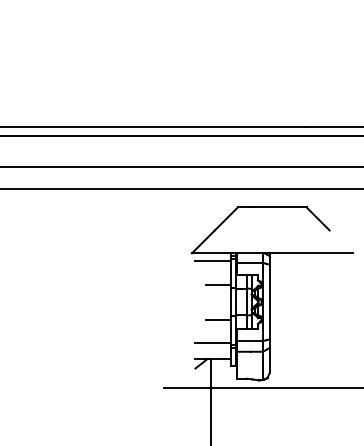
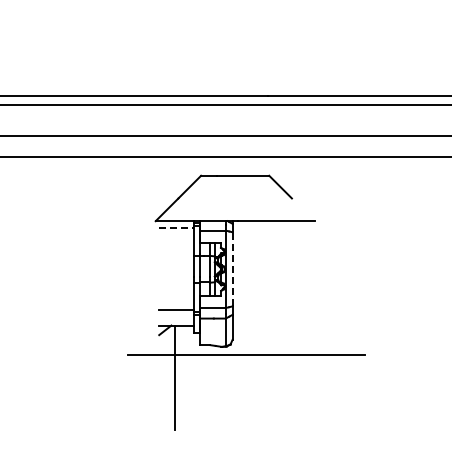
line: (212, 260) -> (176, 228), solid -> dashed
line: (217, 285) -> (181, 252), removed
line: (269, 301) -> (232, 268), solid -> dashed
line: (217, 319) -> (181, 286), removed

